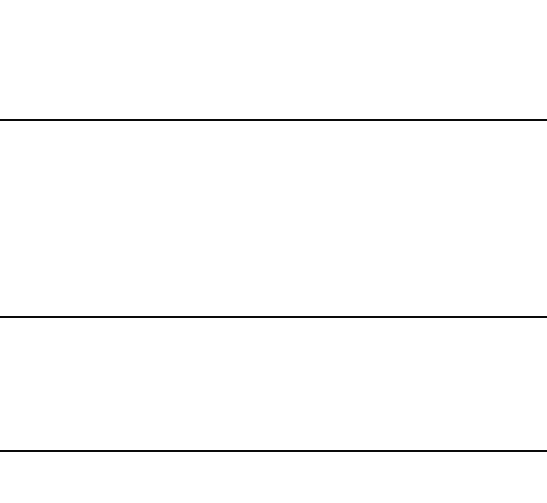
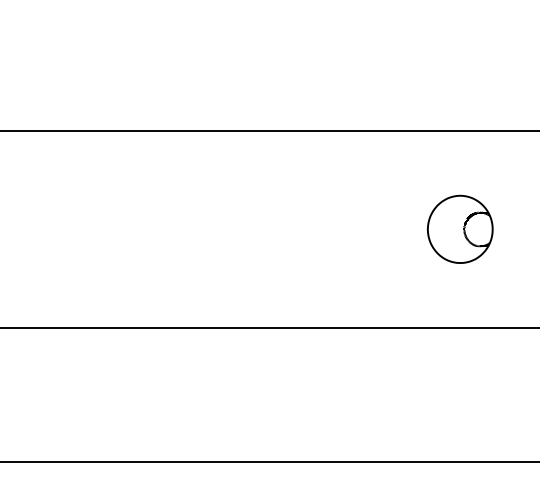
part: (459, 218) -> (459, 229), added

